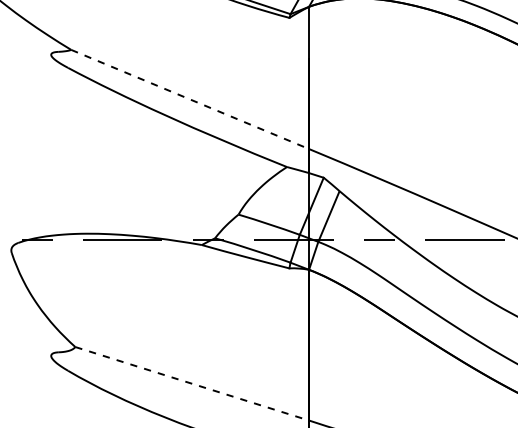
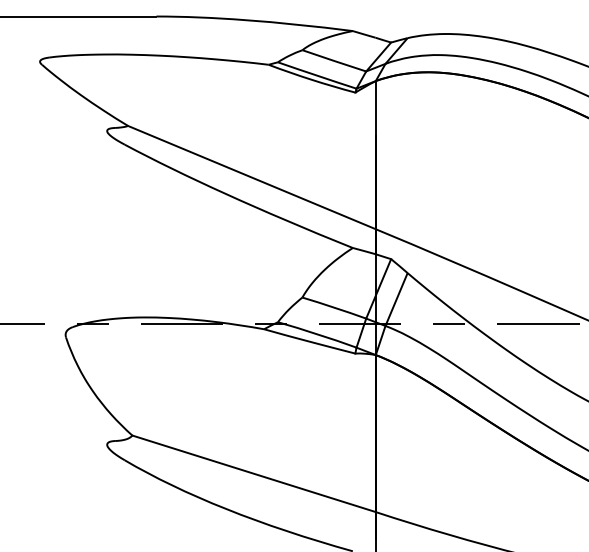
line: (190, 99) -> (252, 177), dashed -> solid
line: (192, 383) -> (254, 473), dashed -> solid

